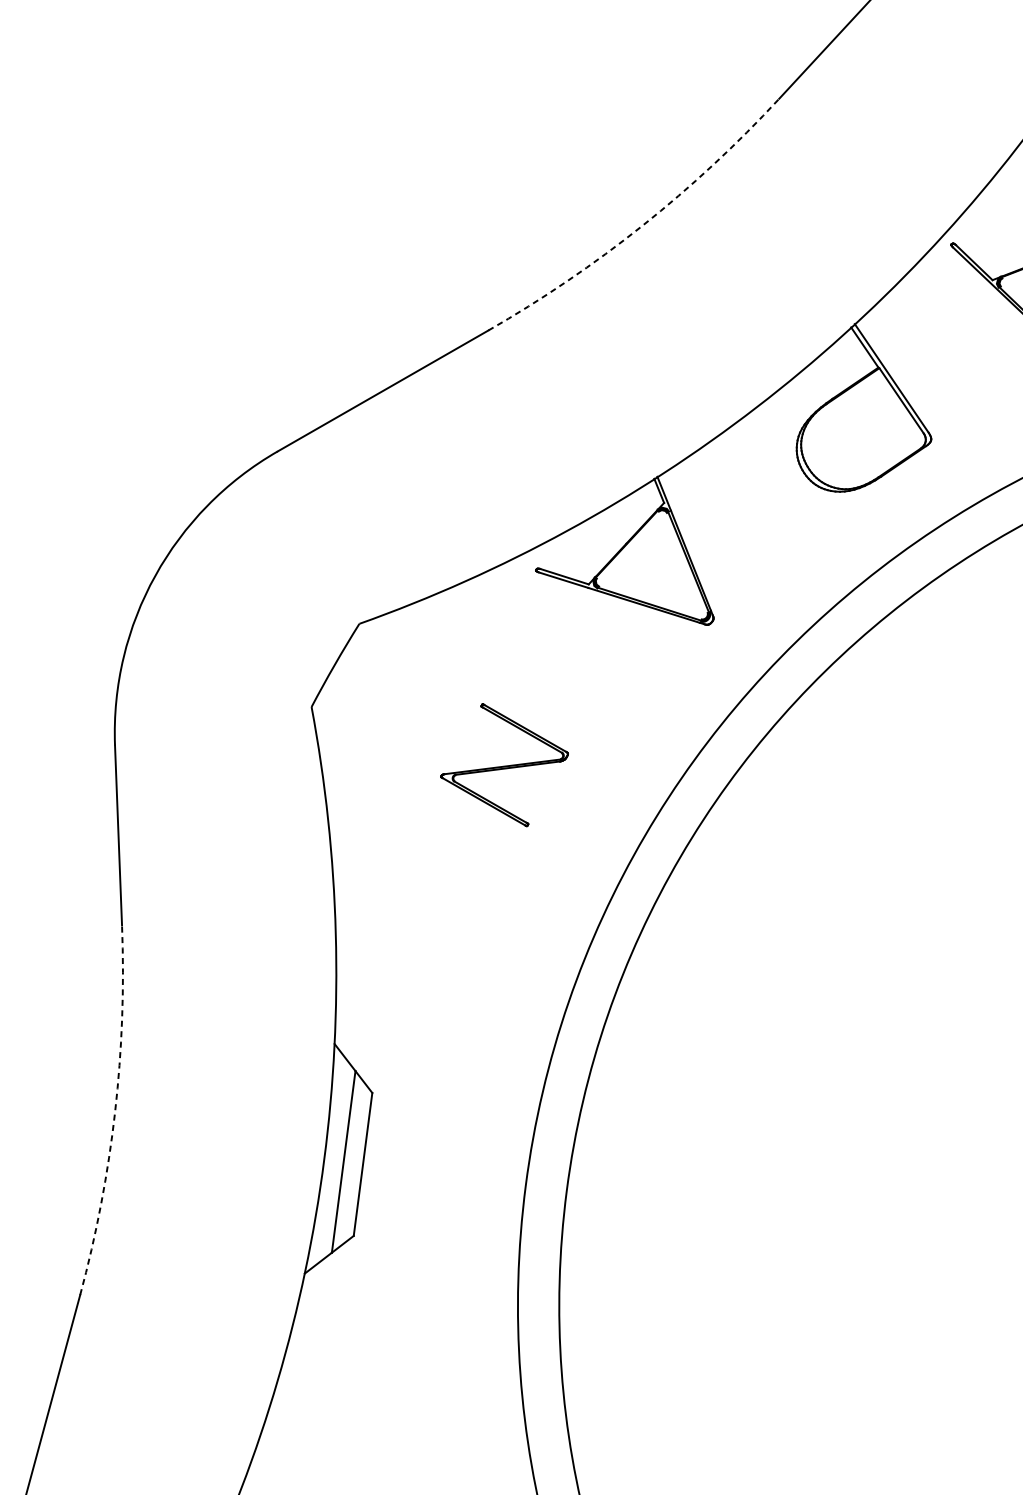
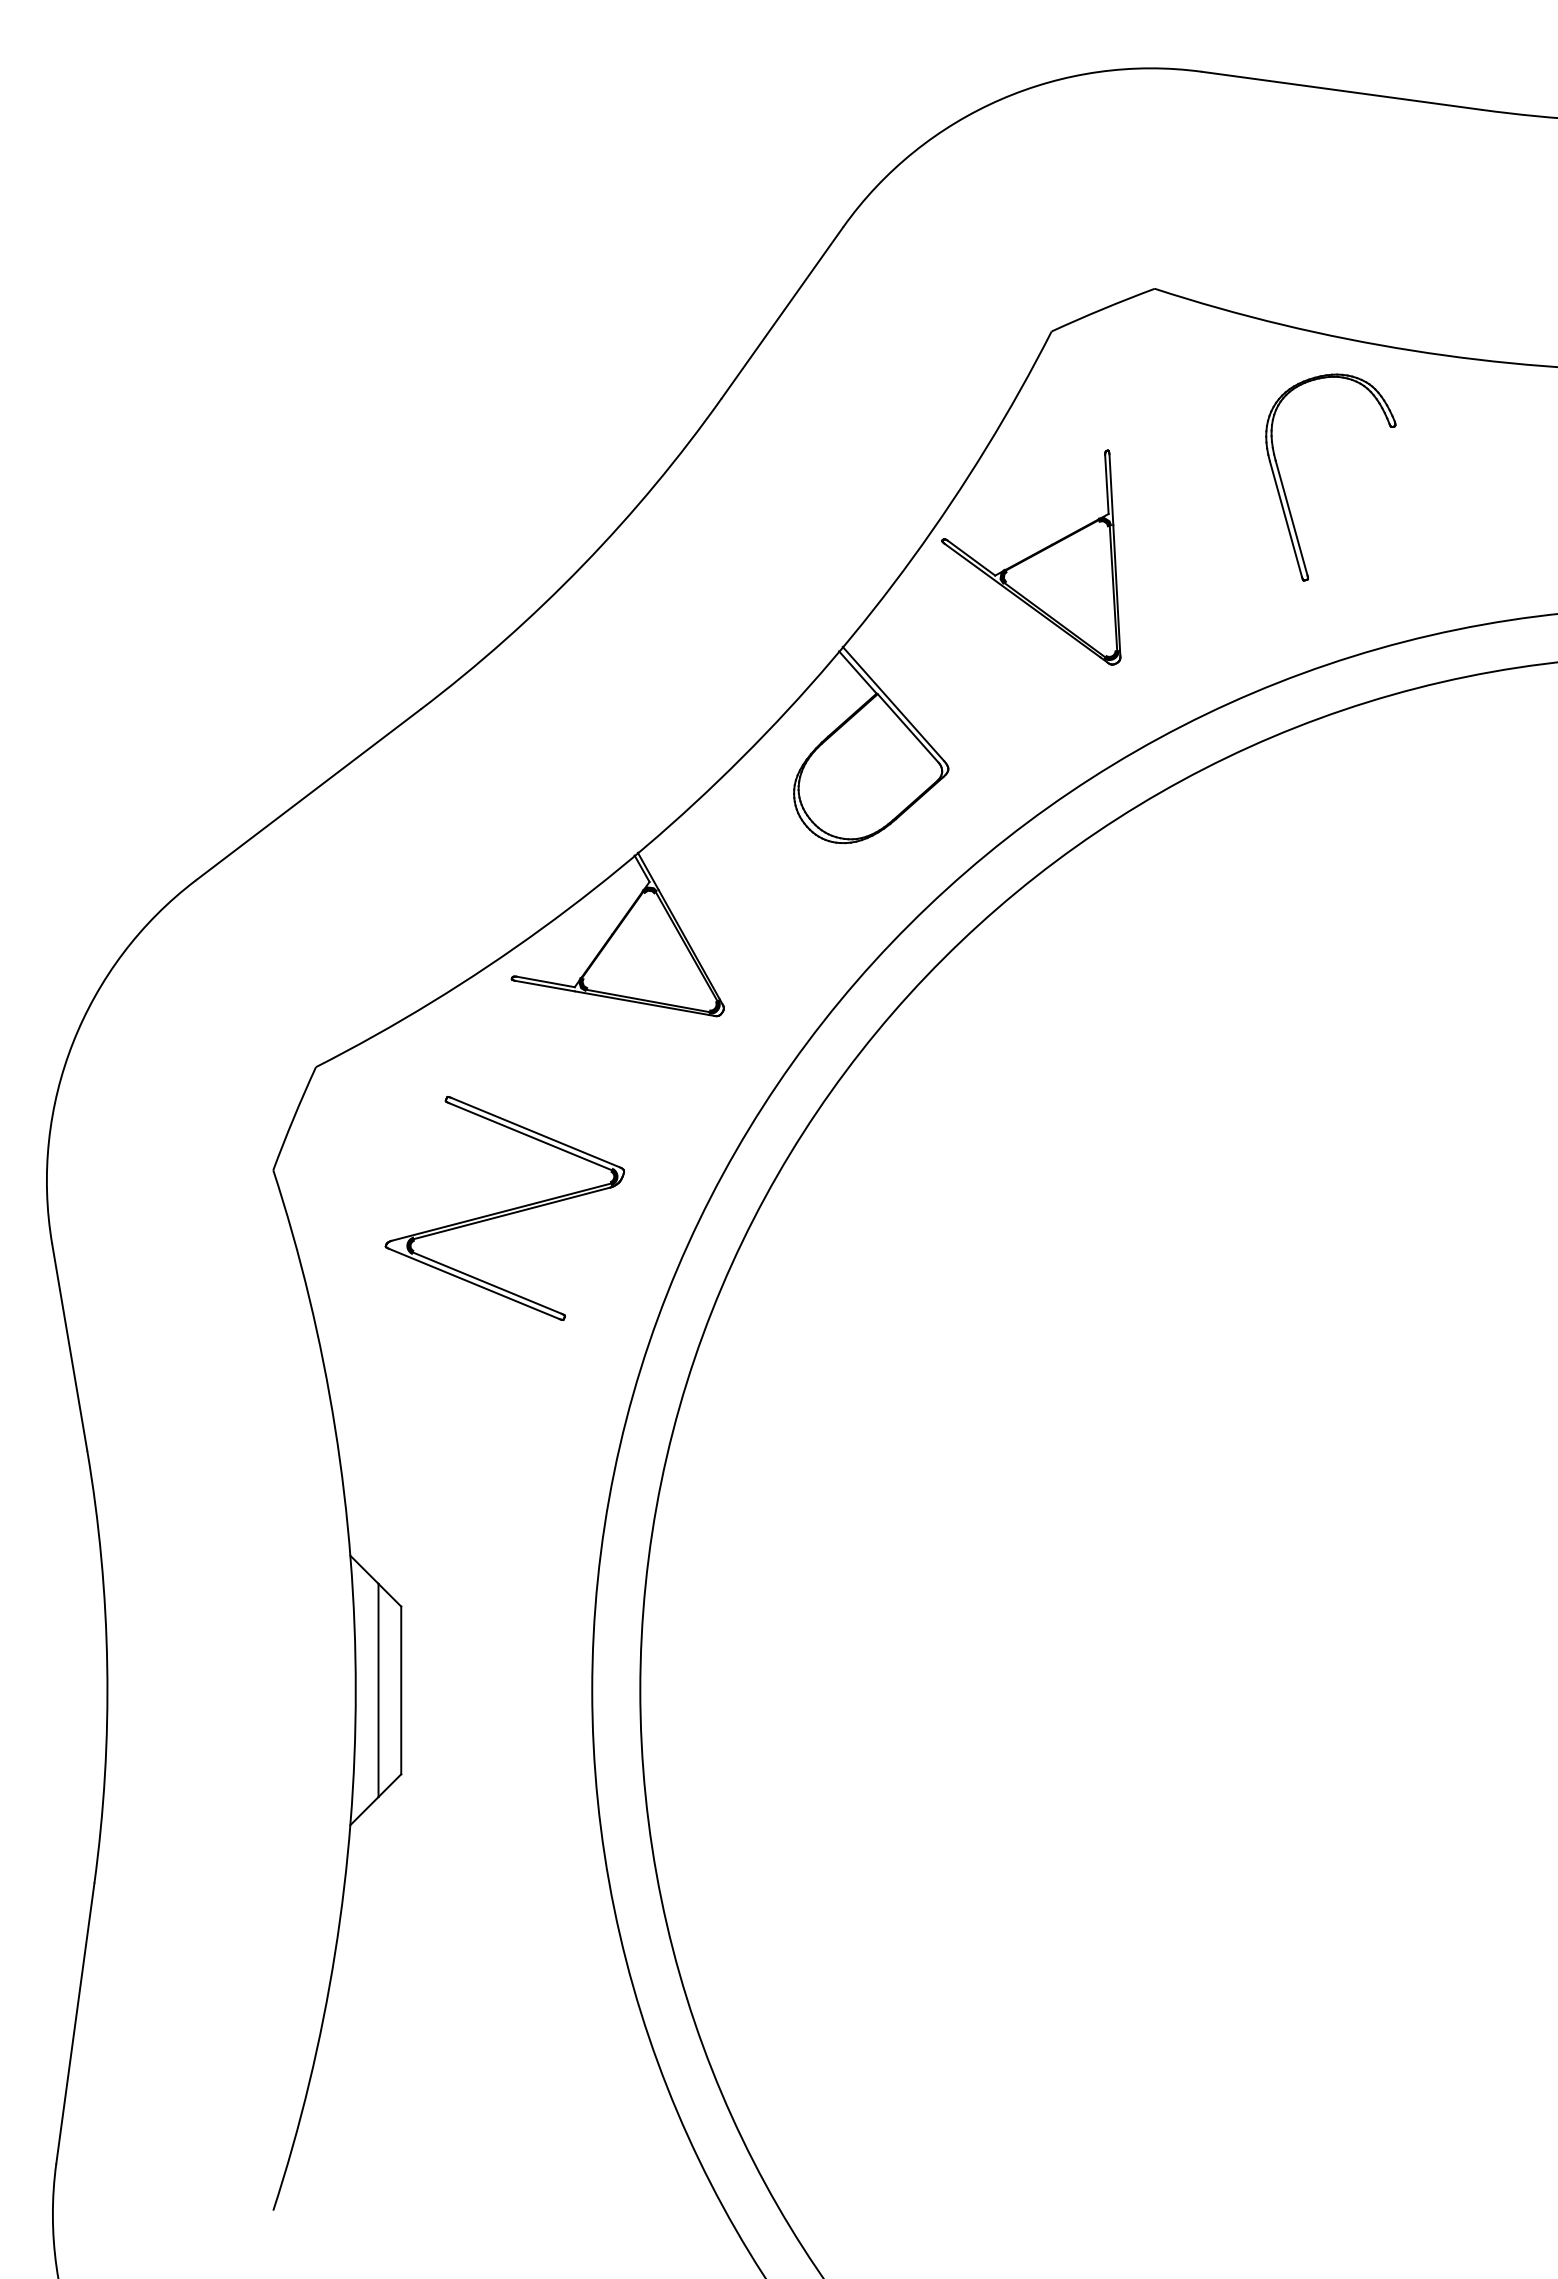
arc: (642, 225) -> (583, 565), dashed -> solid
part: (504, 765) -> (504, 1208), size x1.67
arc: (115, 1111) -> (107, 1666), dashed -> solid

